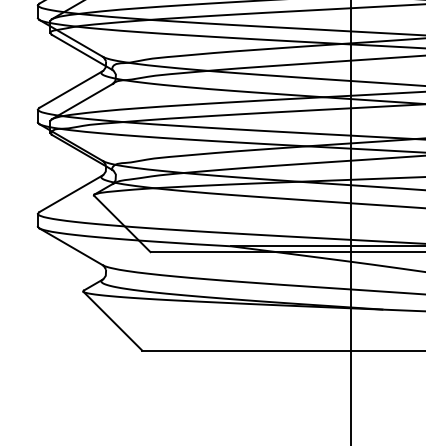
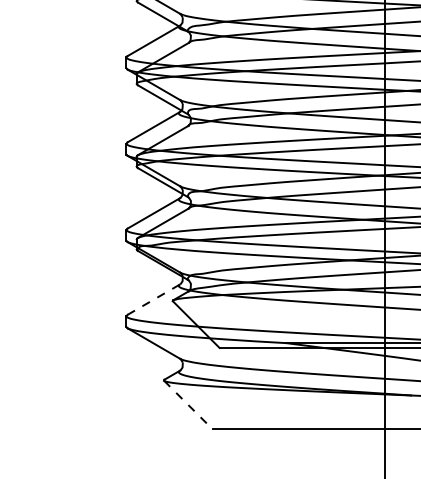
line: (71, 193) -> (154, 299), solid -> dashed
line: (112, 321) -> (188, 405), solid -> dashed

